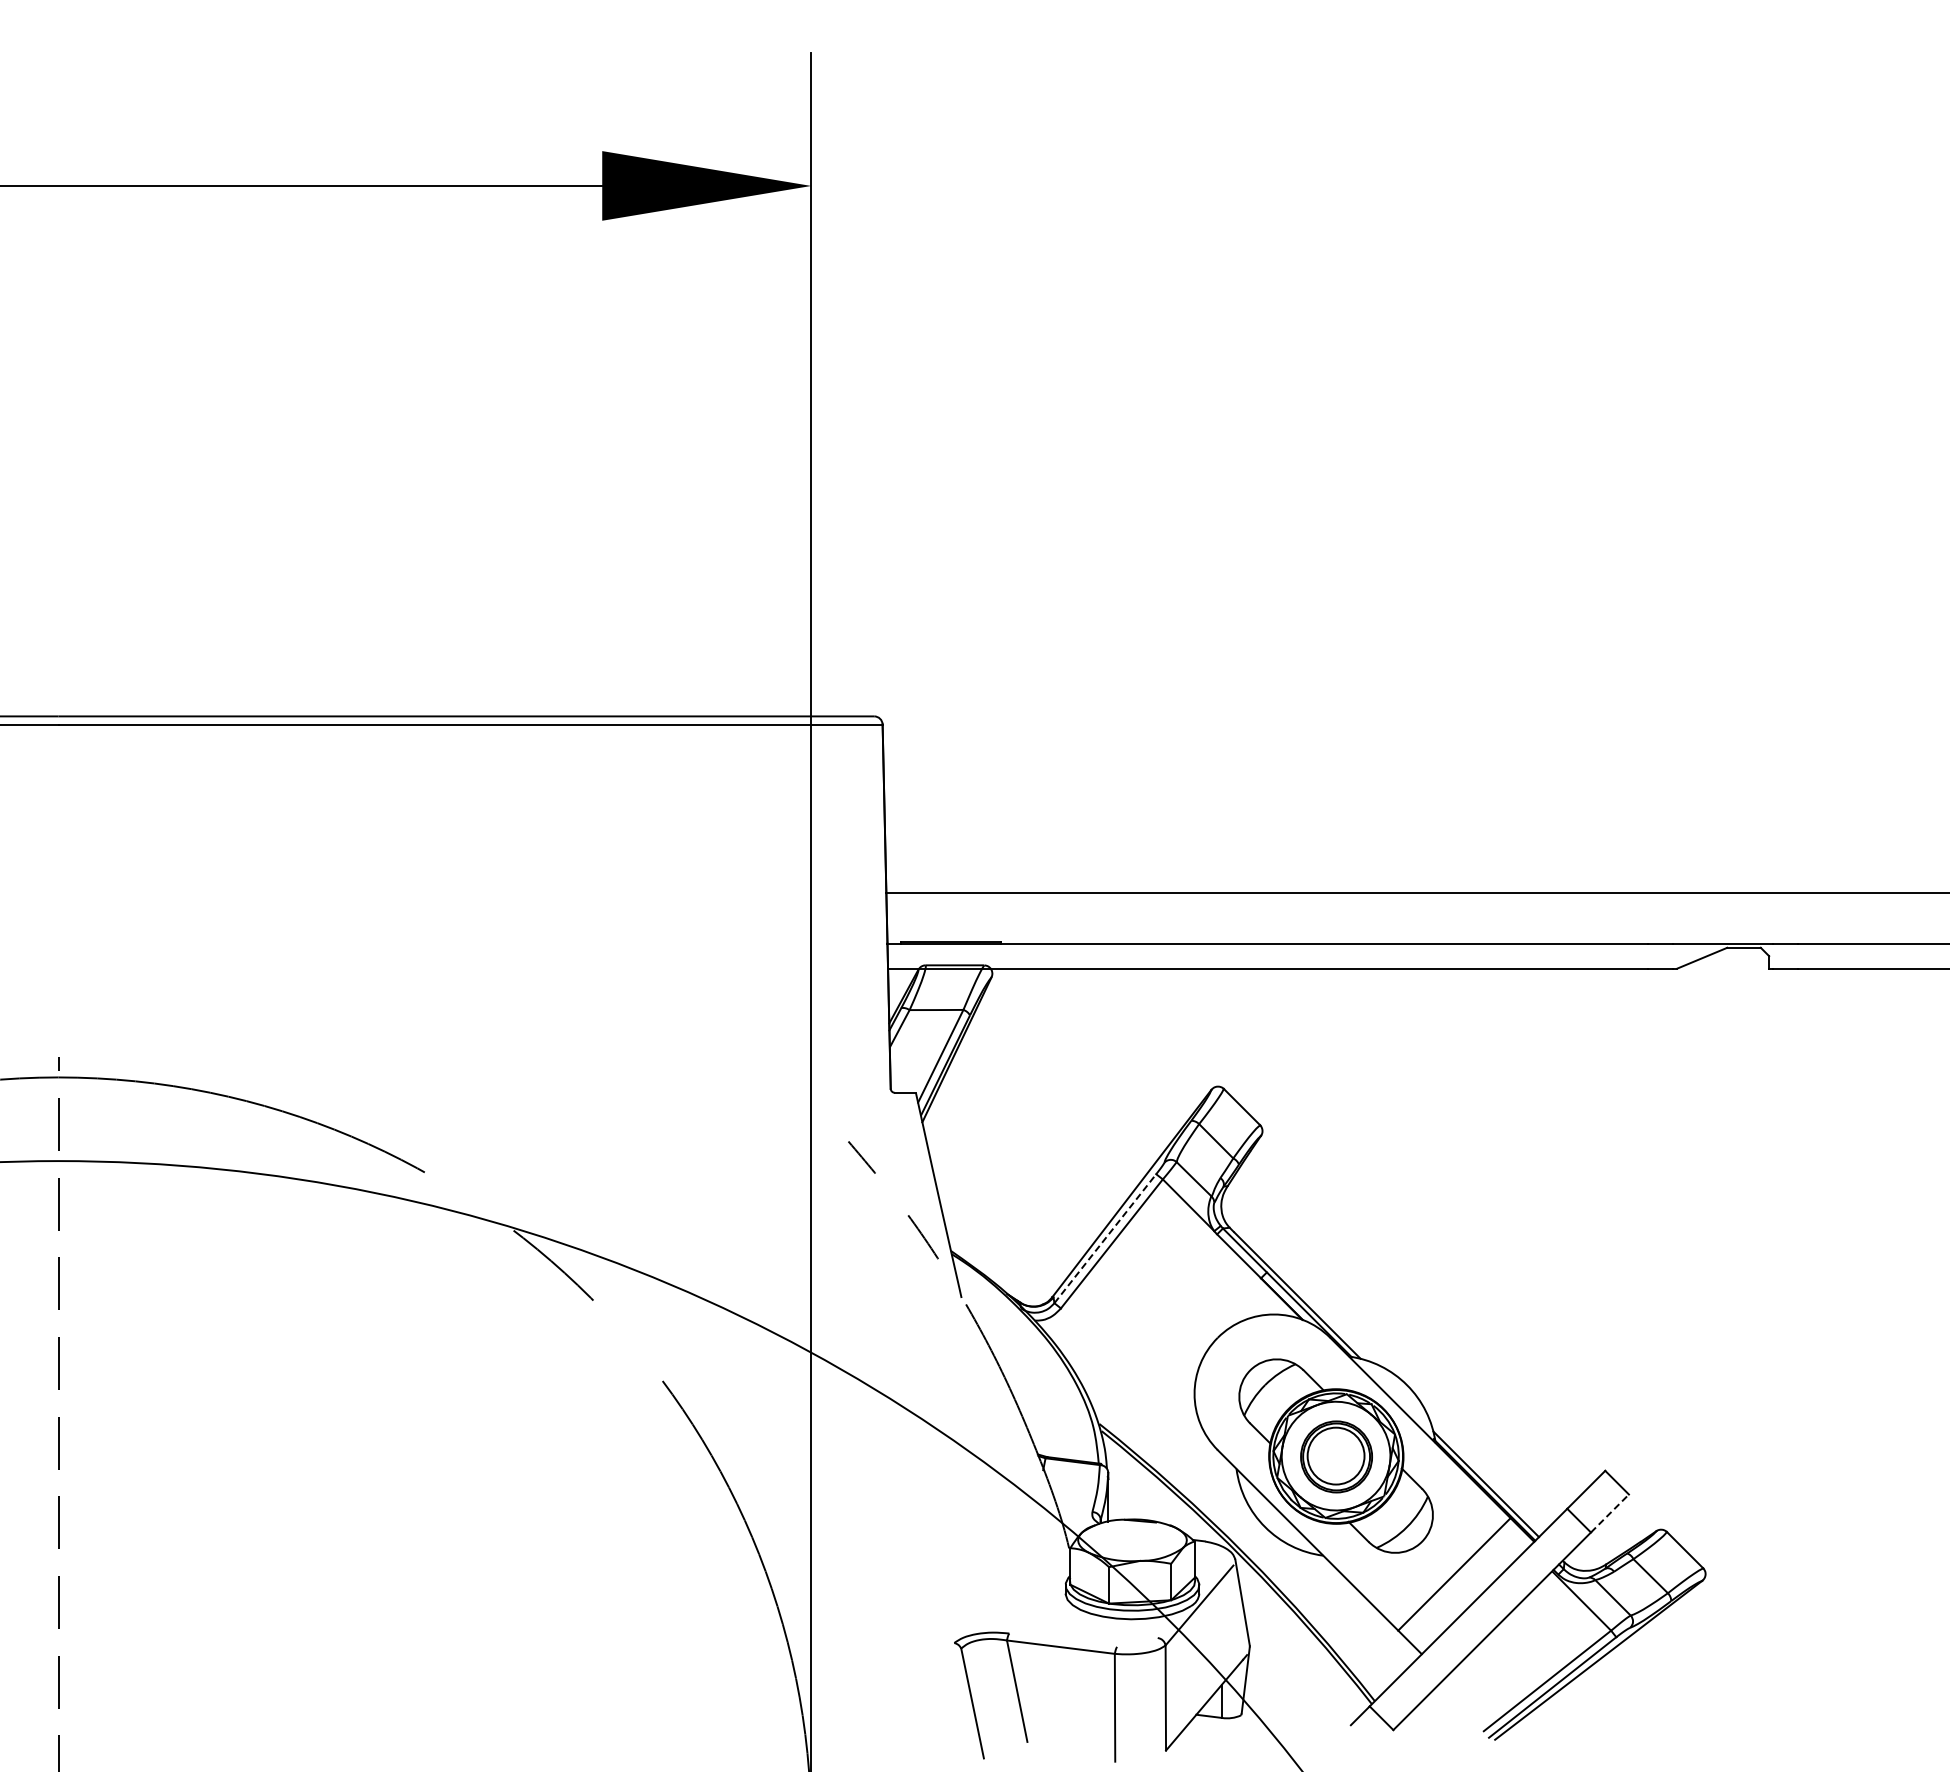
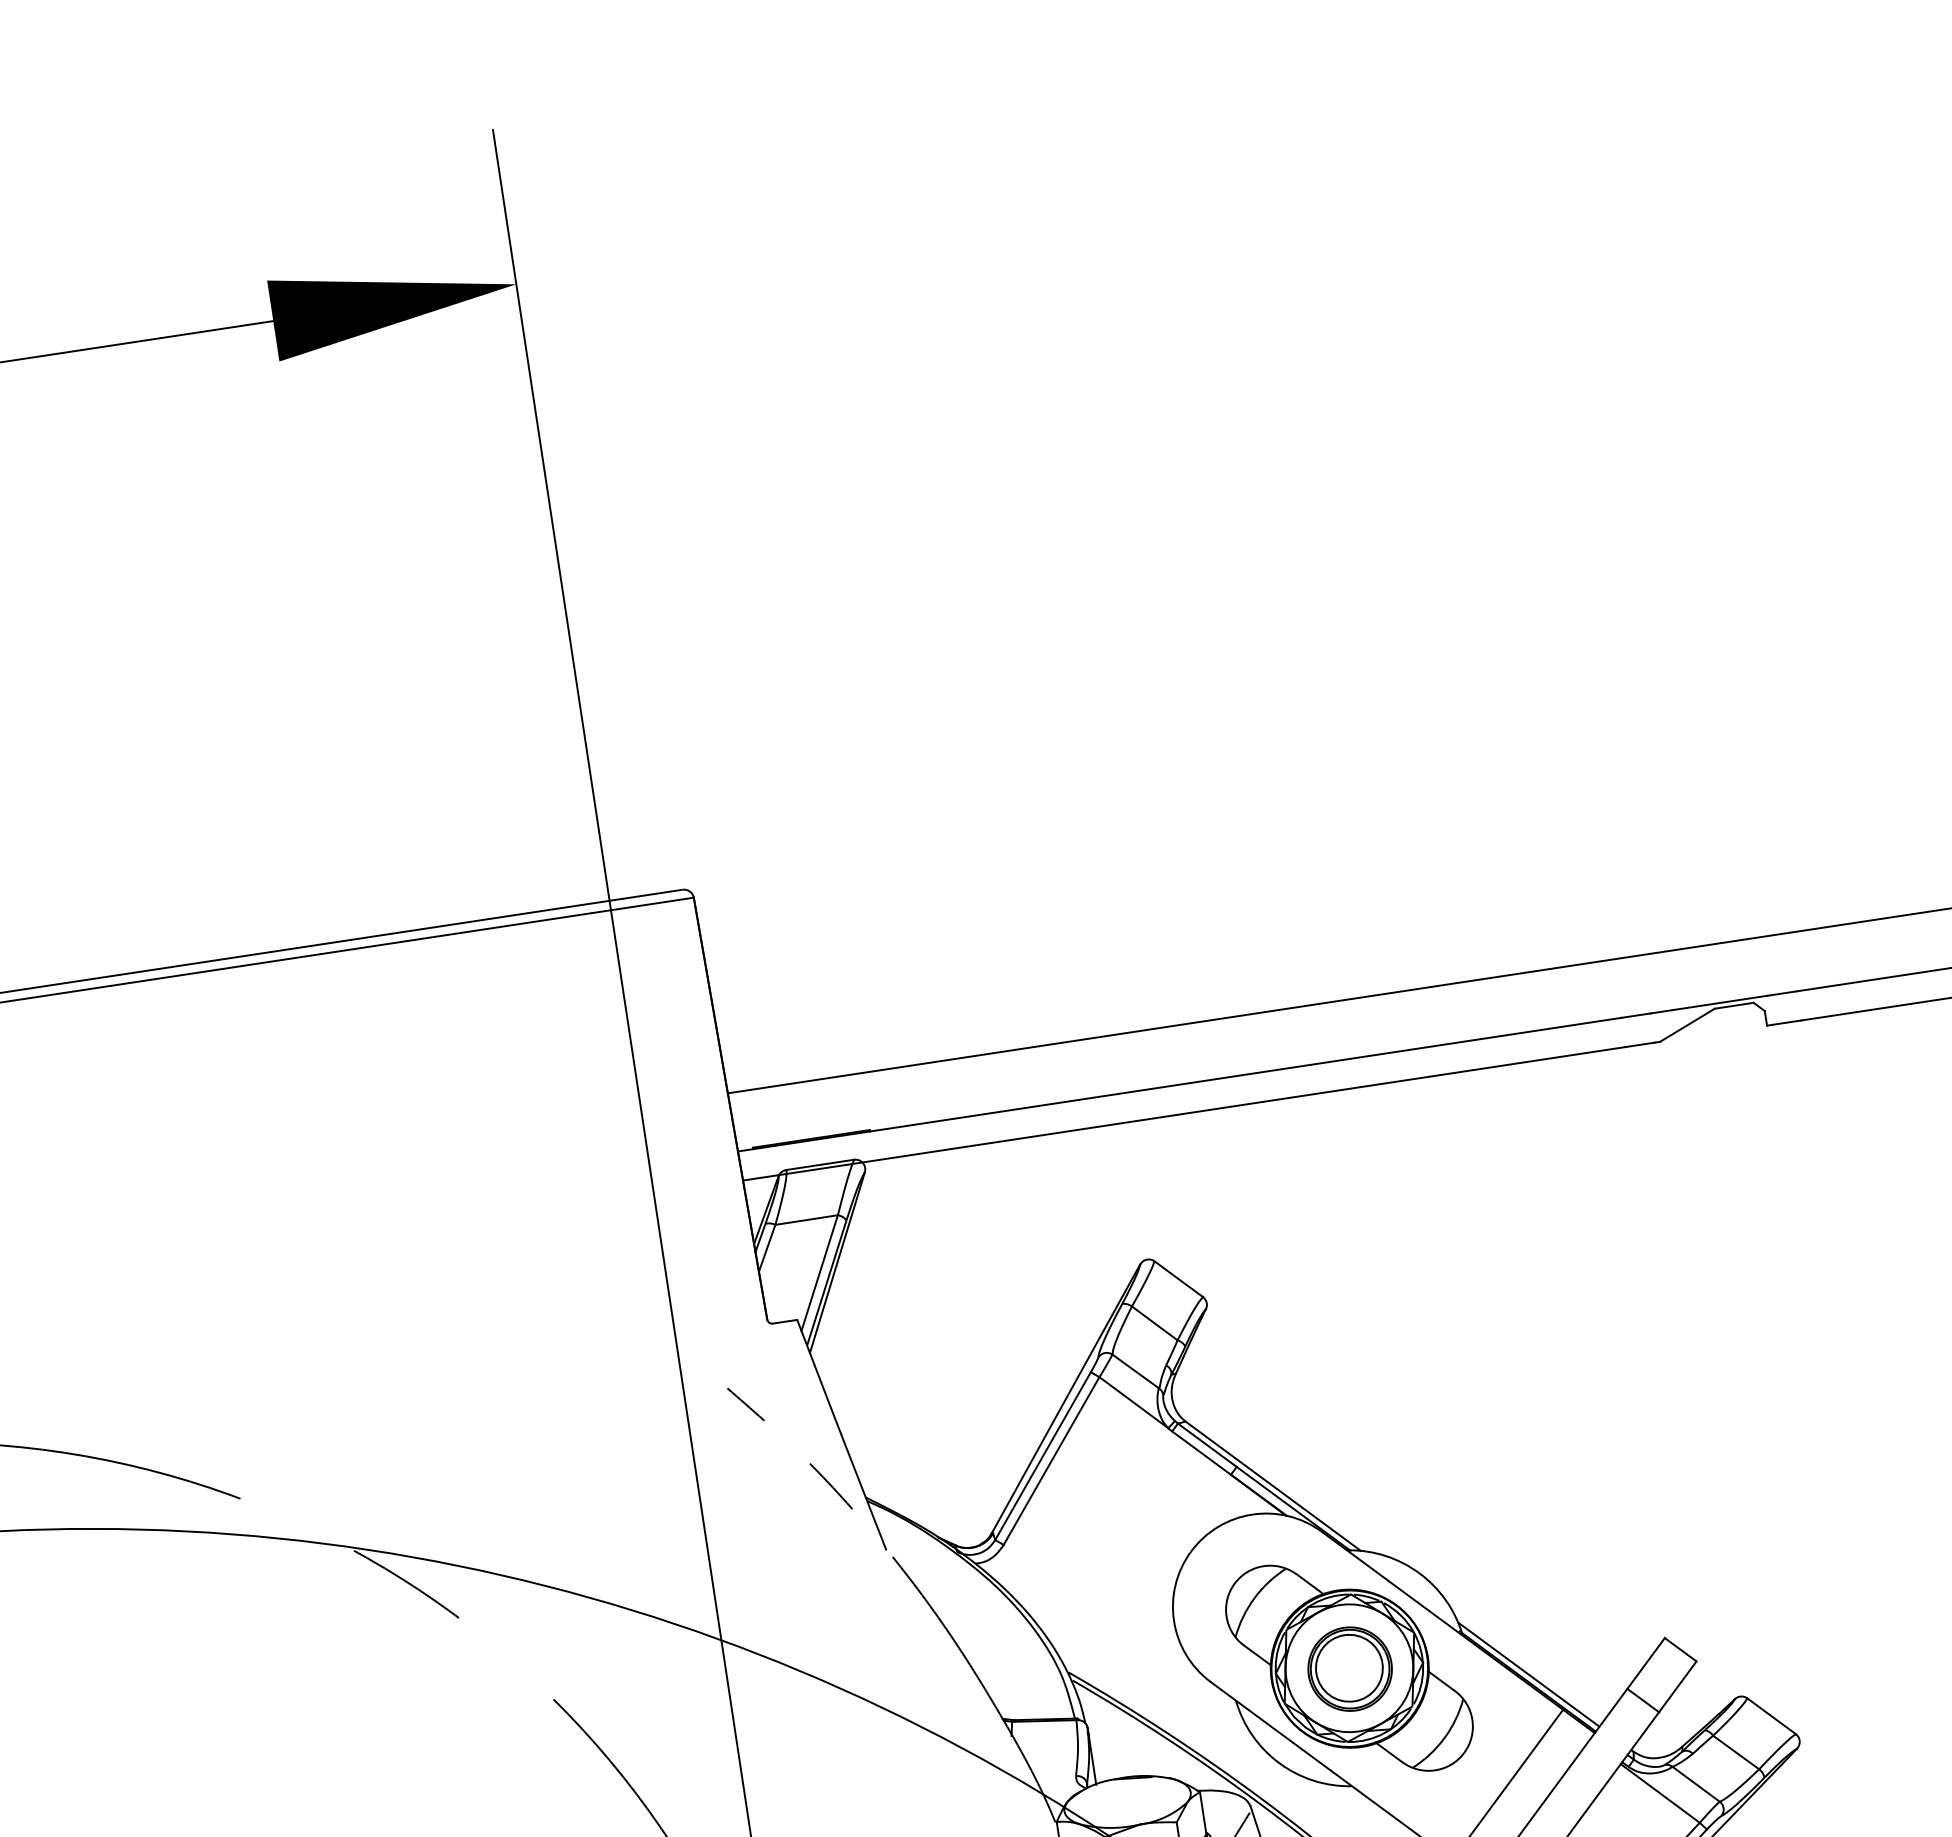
line: (1105, 1238) -> (1043, 1455), dashed -> solid
line: (1609, 1513) -> (1677, 1686), dashed -> solid

